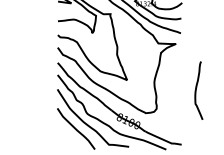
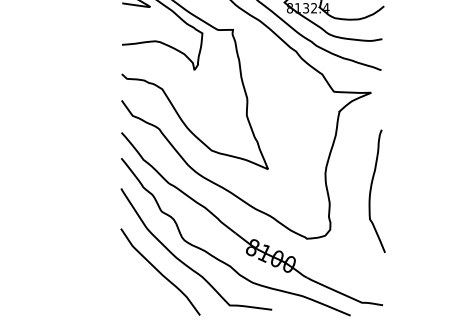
curve: (196, 90) -> (372, 190), moved

